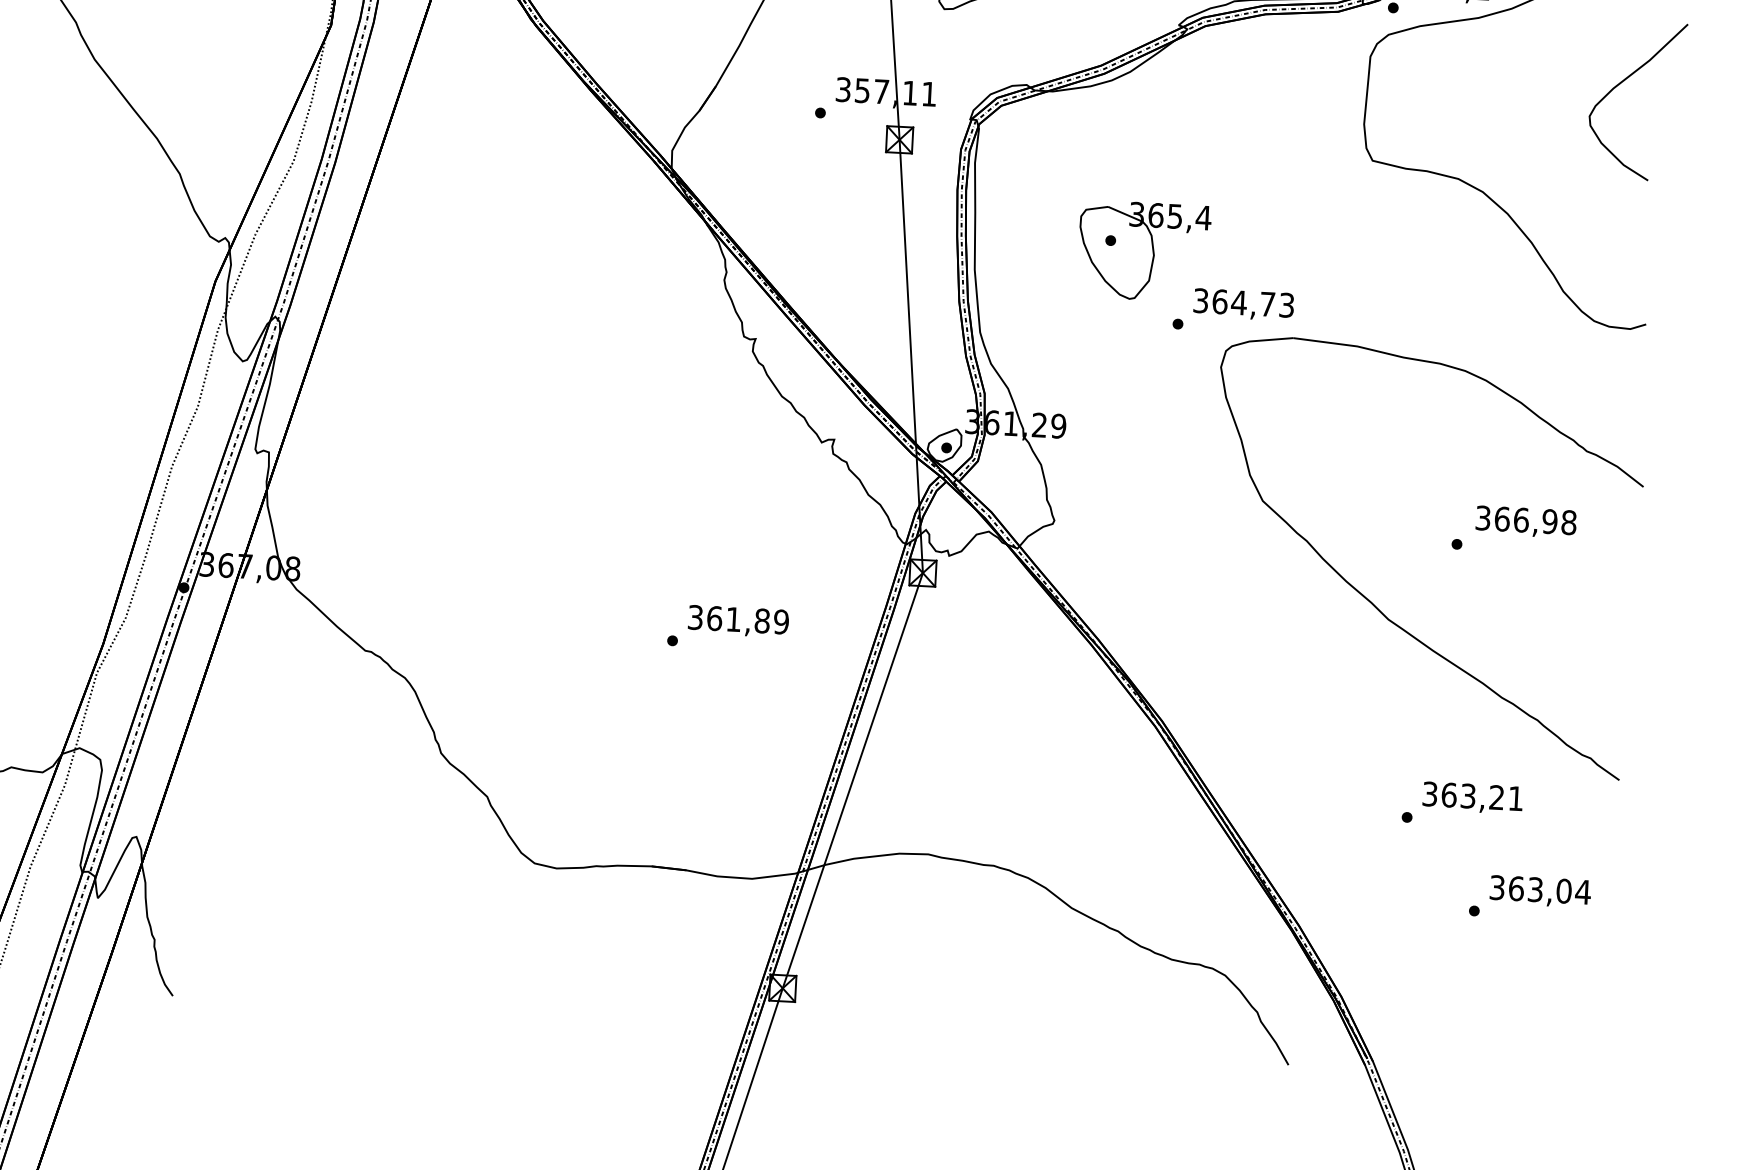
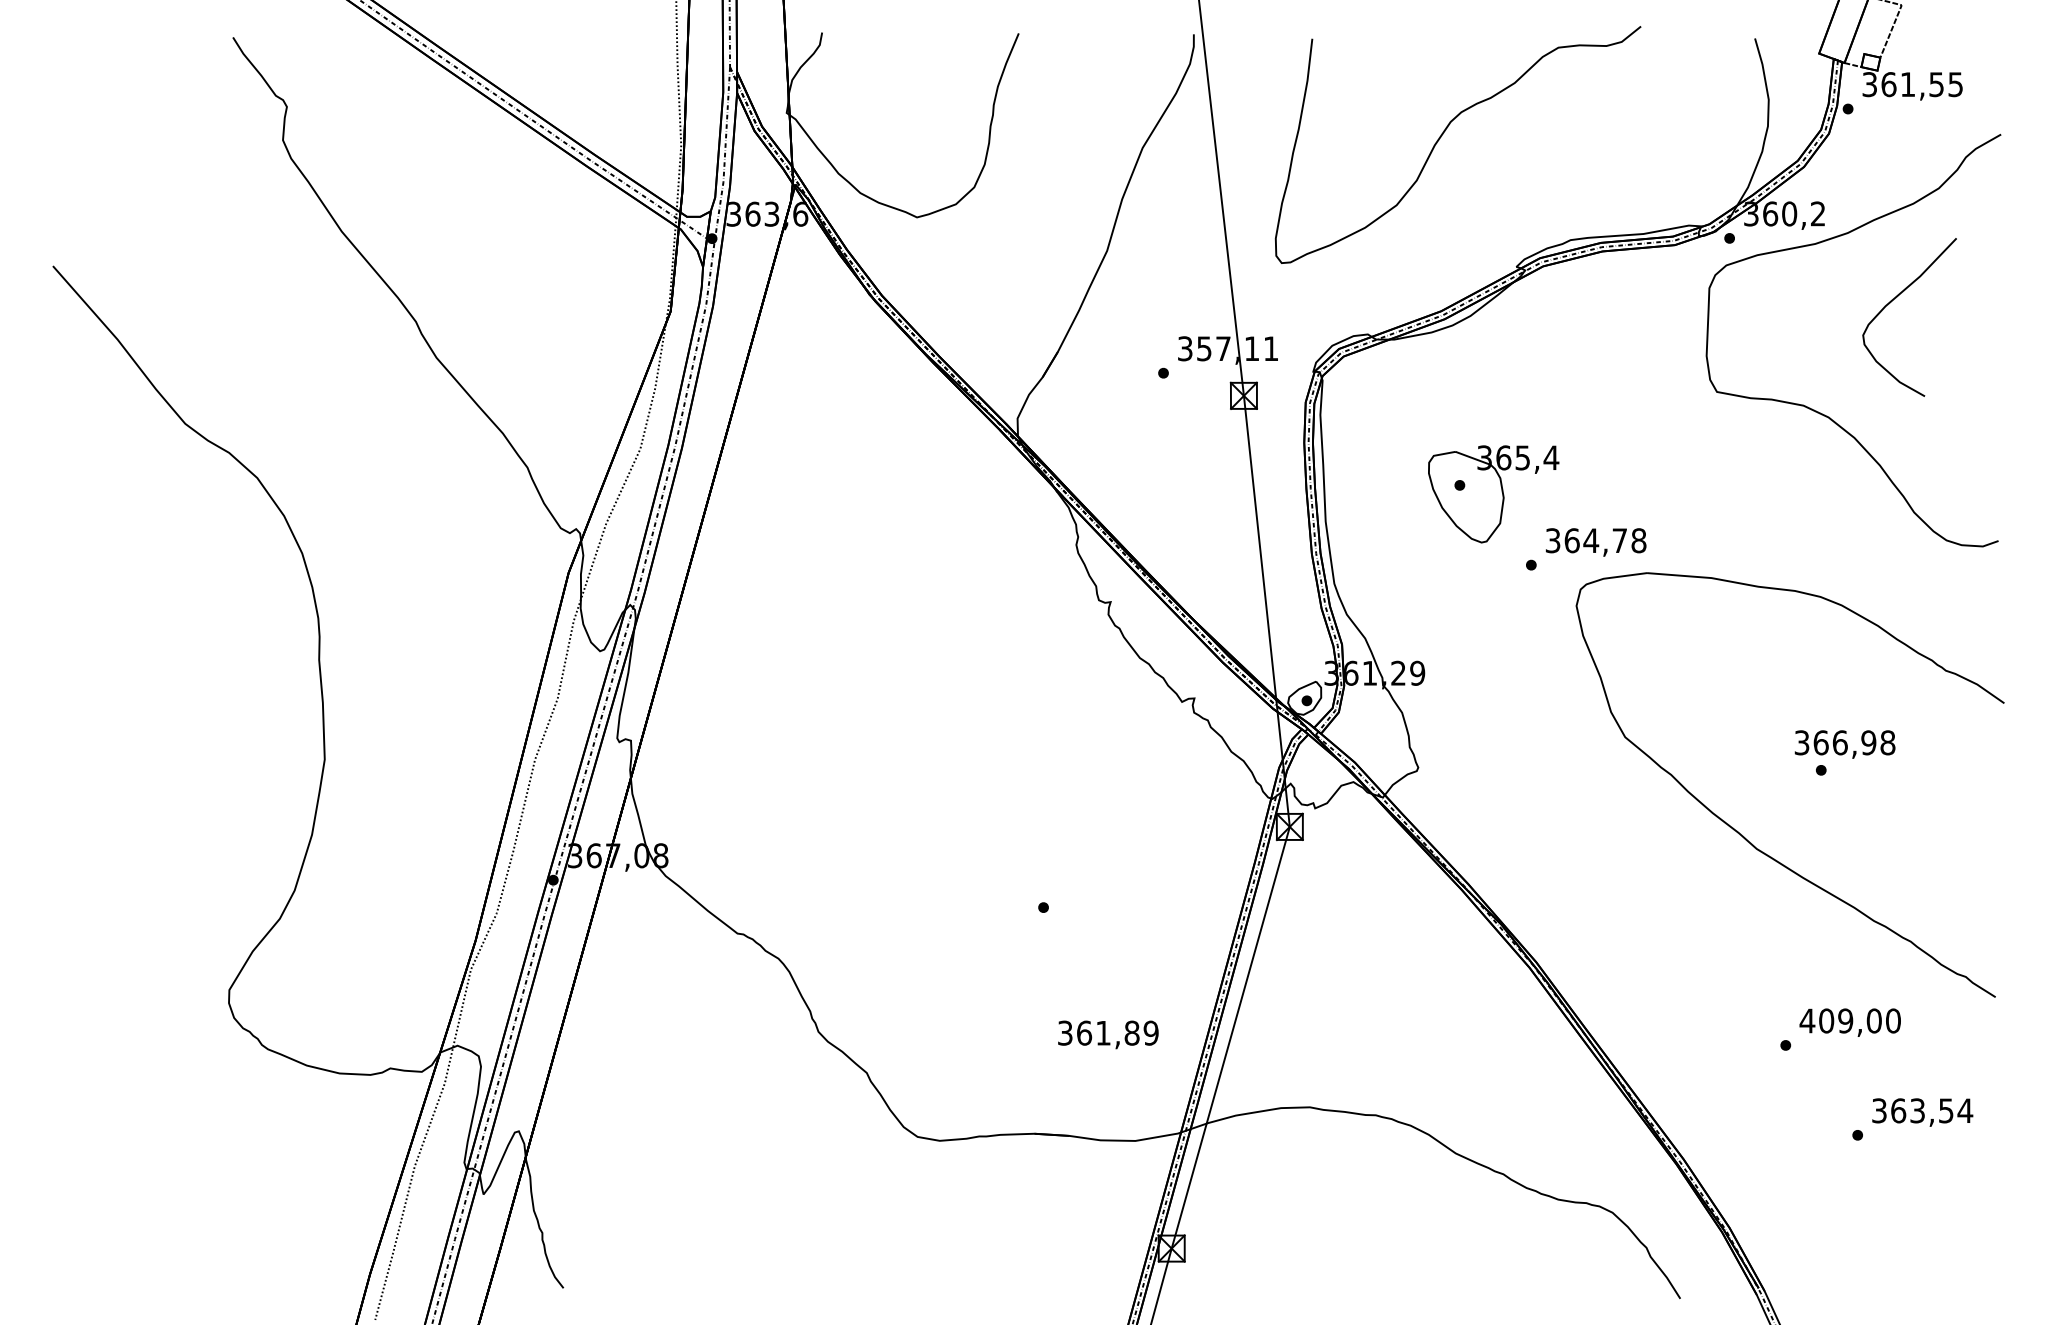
curve: (1624, 81) -> (1896, 298), moved
text: (1286, 305) -> (1638, 540), 364,73 -> 364,78
text: (1525, 522) -> (1844, 744), moved
text: (738, 621) -> (1108, 1034), moved
text: (1472, 795) -> (1849, 1020), 363,21 -> 409,00
text: (1563, 890) -> (1945, 1110), 363,04 -> 363,54

